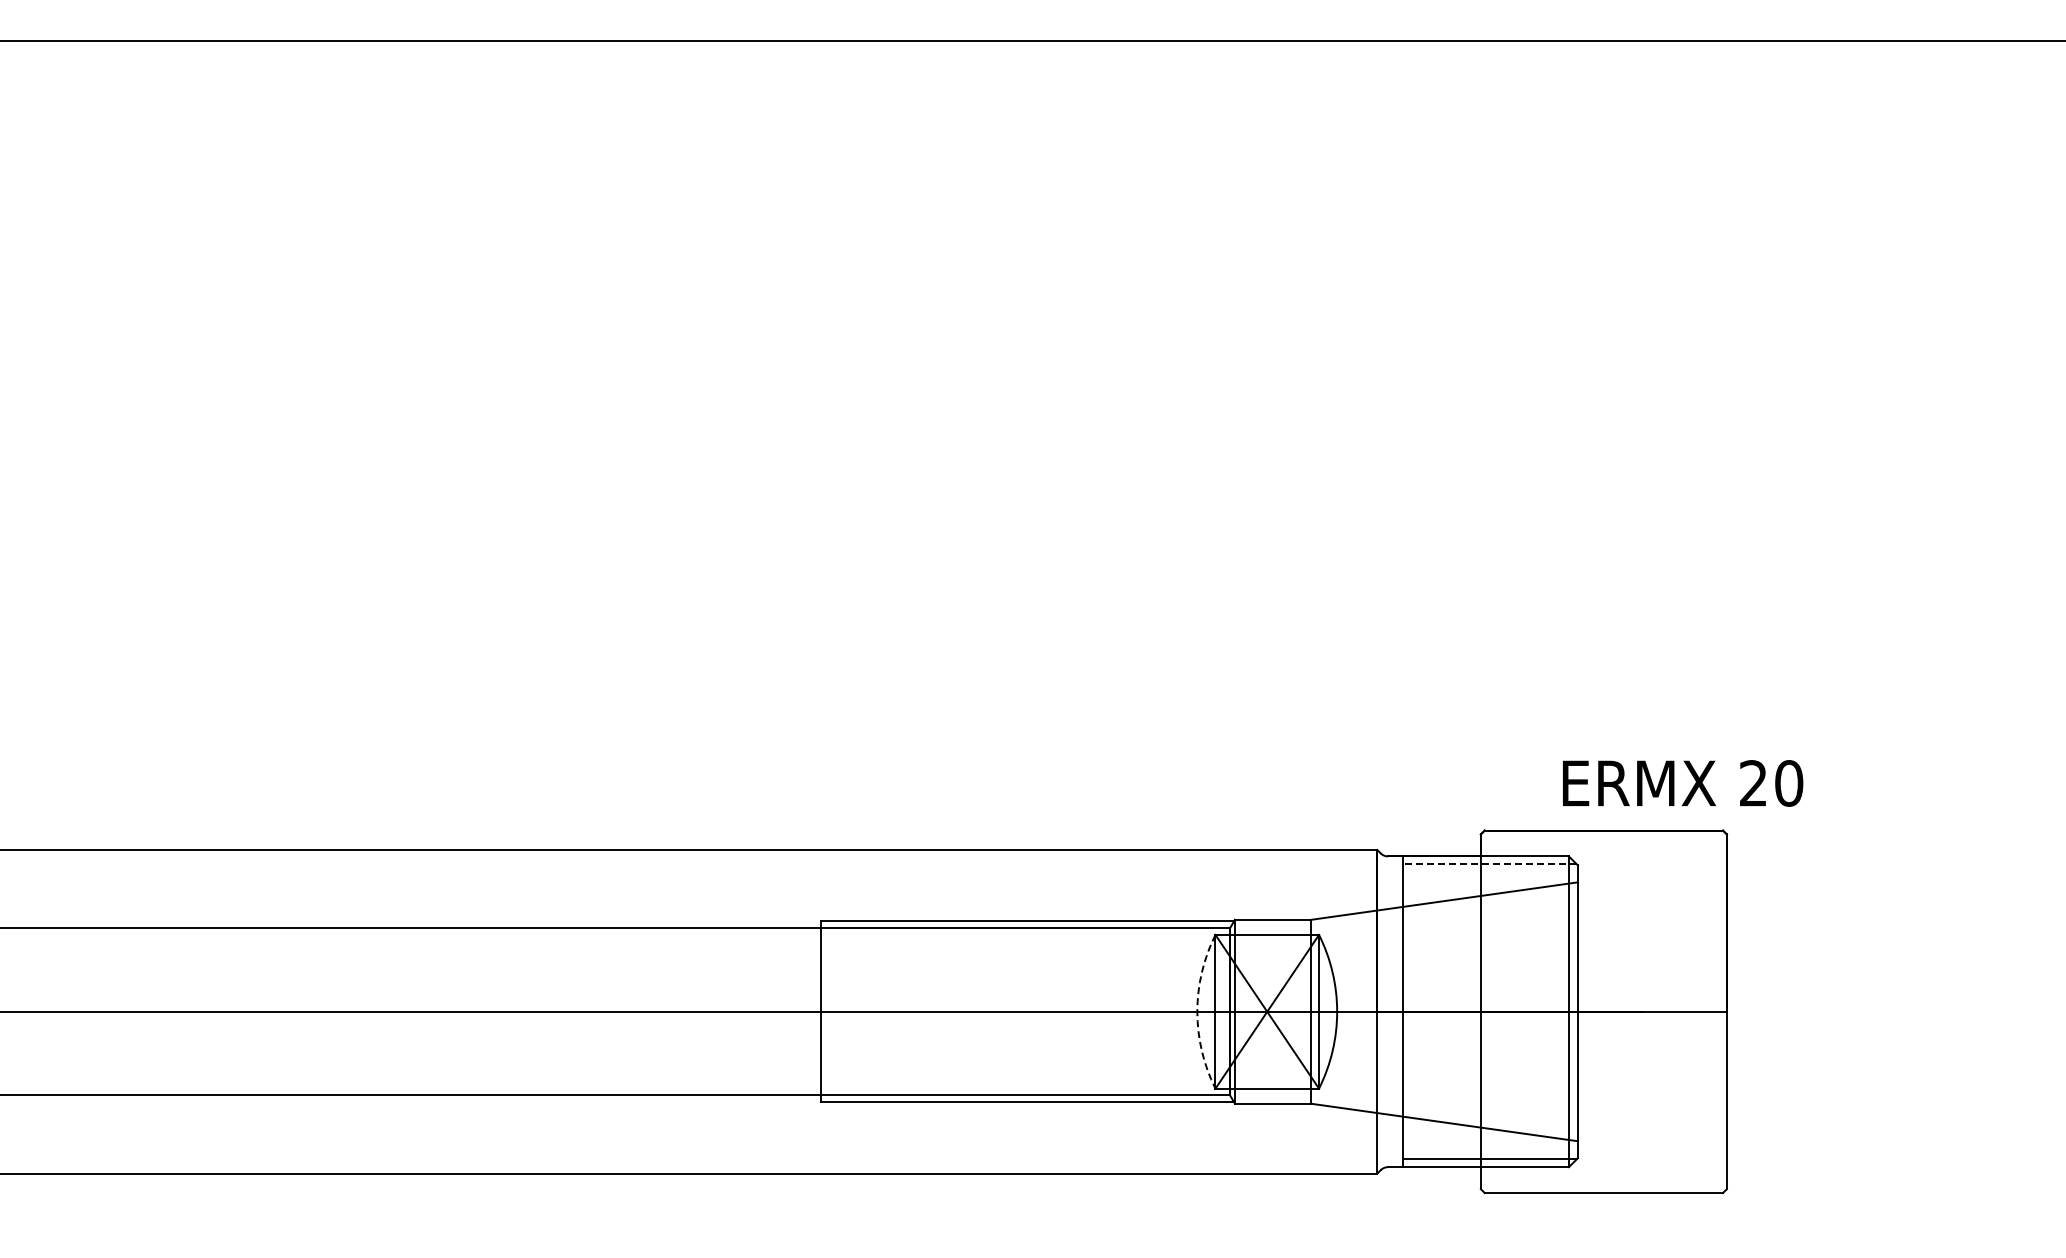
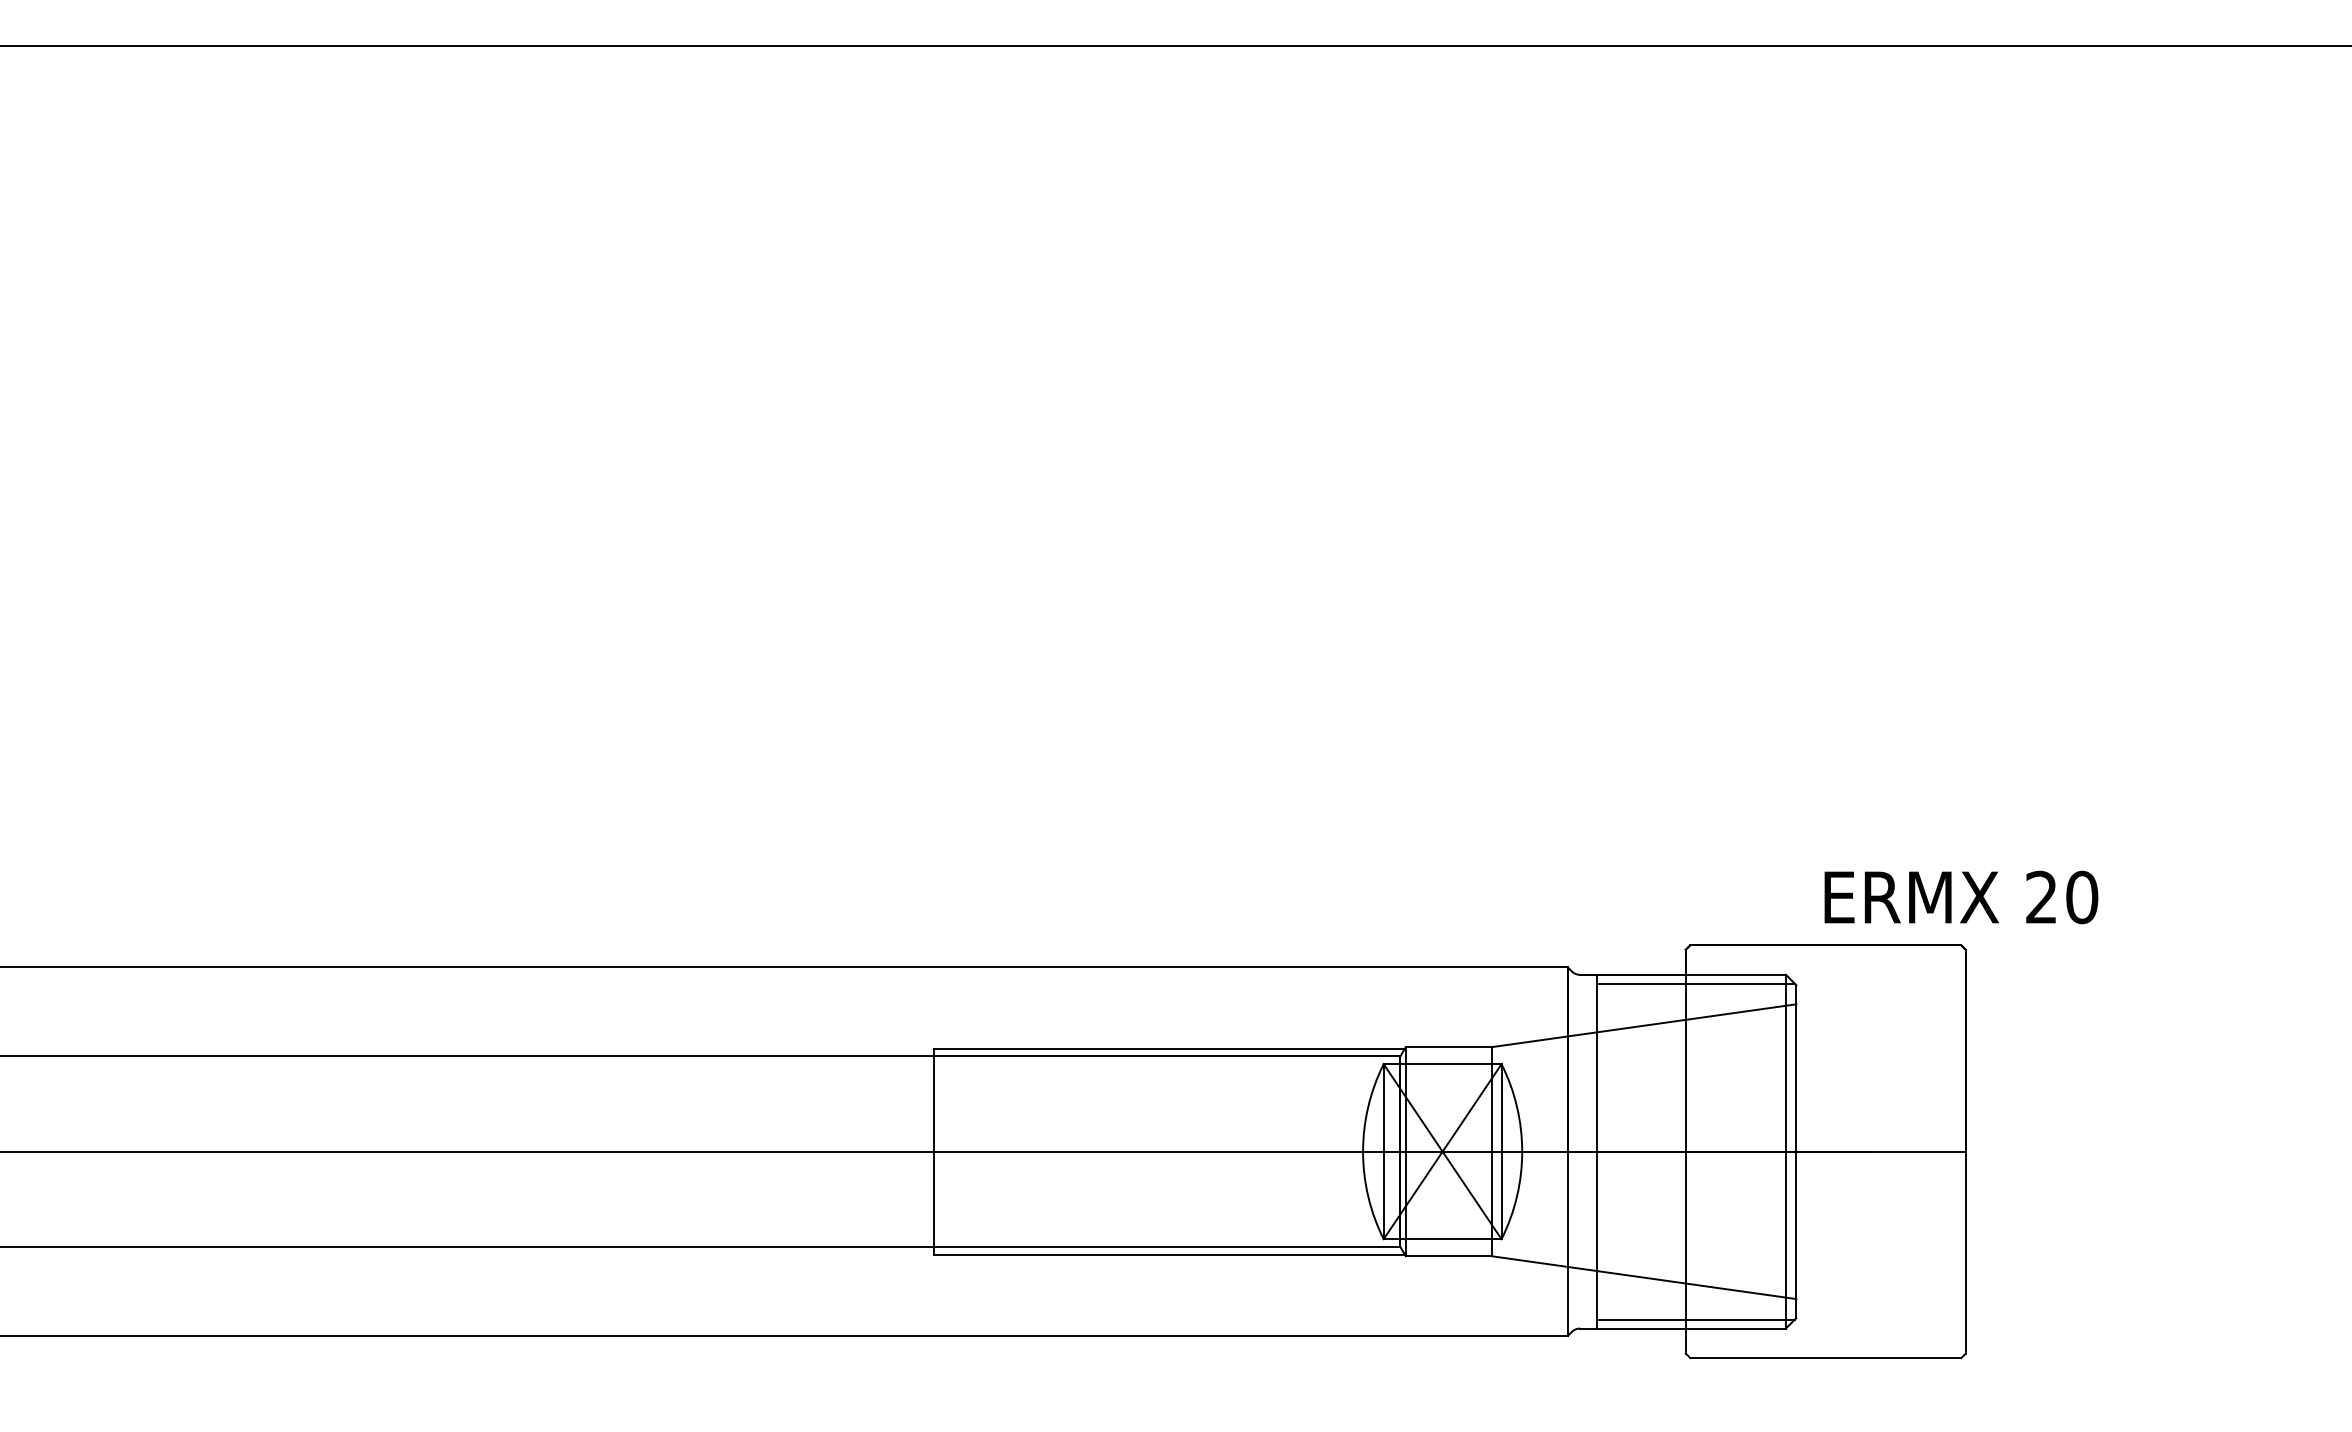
text: (1683, 783) -> (1961, 897), moved
line: (1490, 864) -> (1696, 984), dashed -> solid
arc: (1197, 1011) -> (1363, 1151), dashed -> solid

